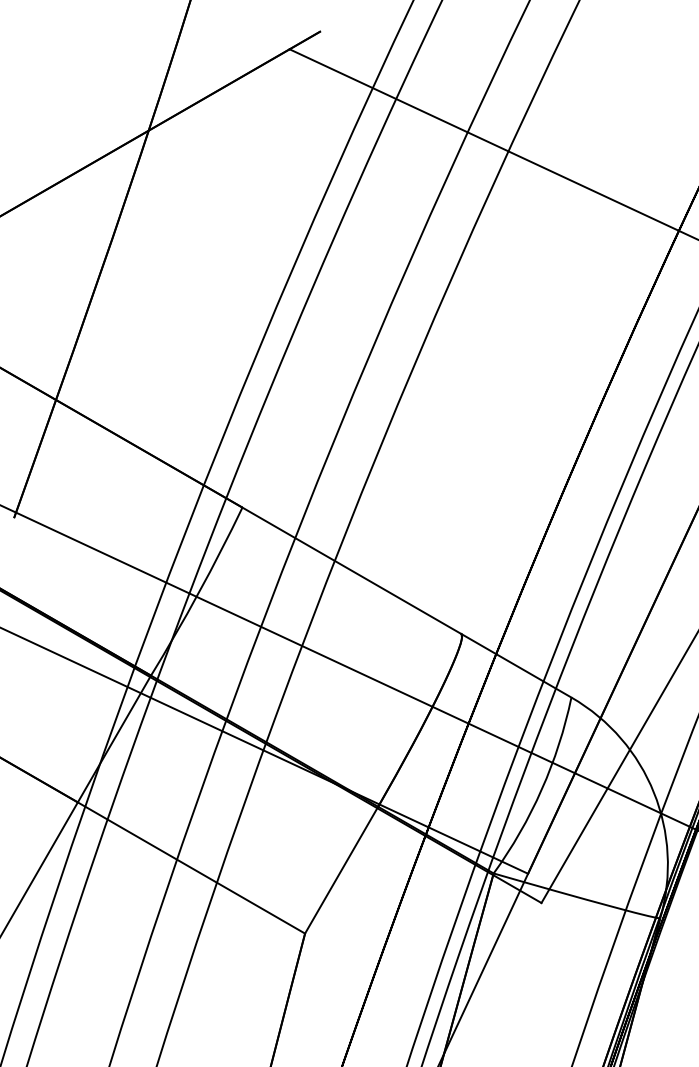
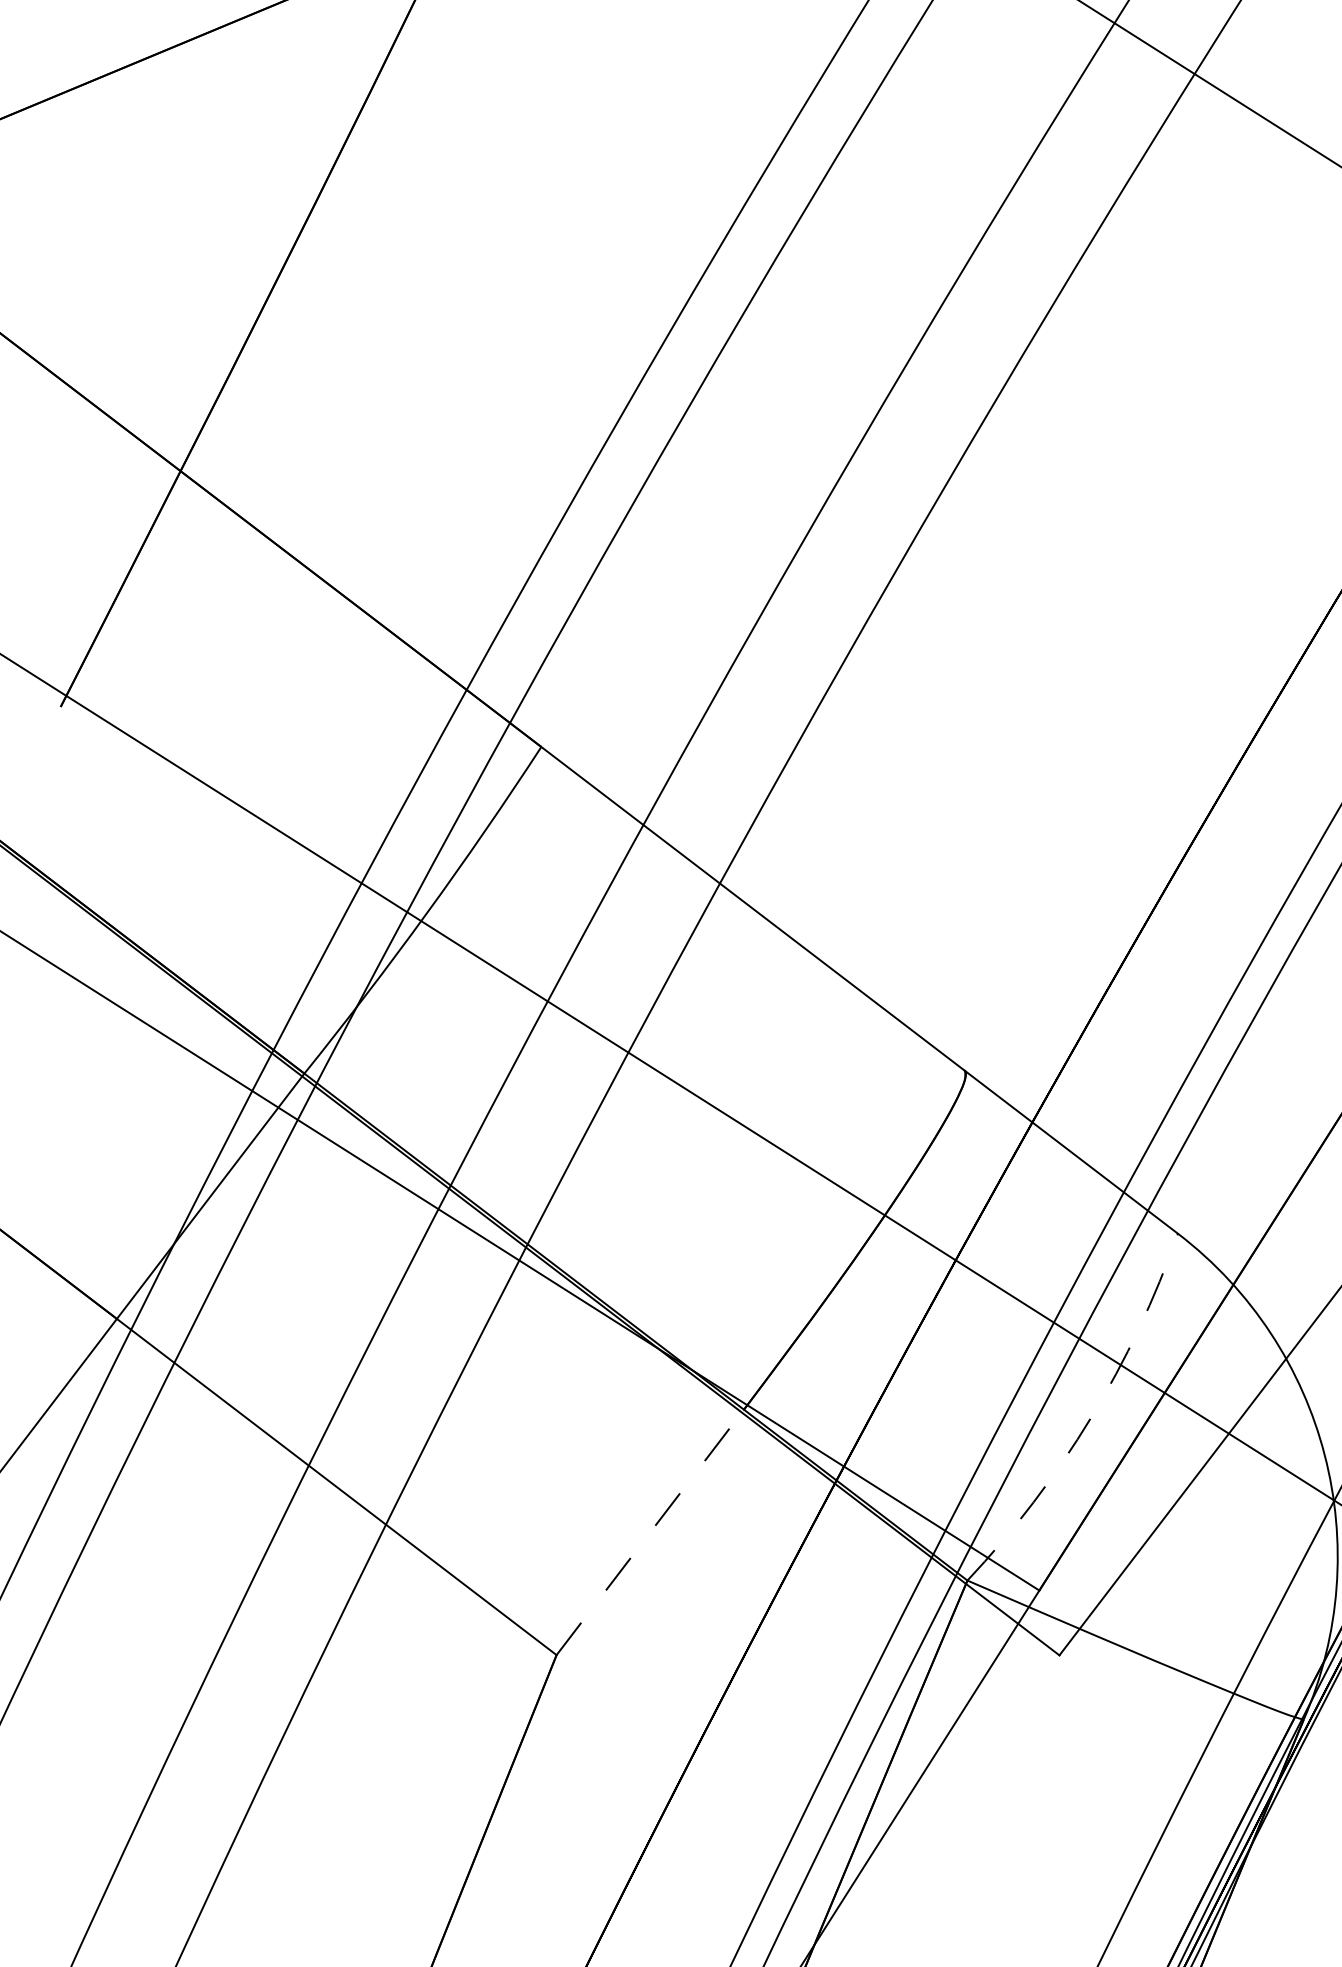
arc: (541, 789) -> (1090, 1417), solid -> dashed
line: (341, 869) -> (650, 1530), solid -> dashed

